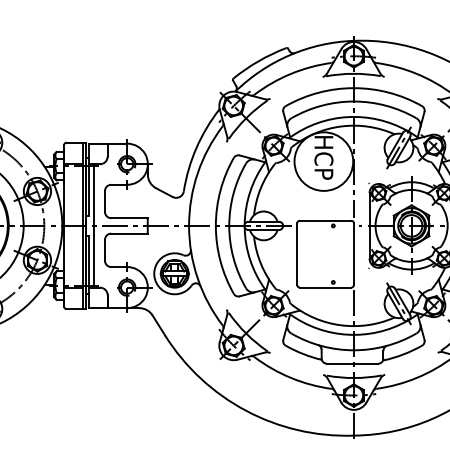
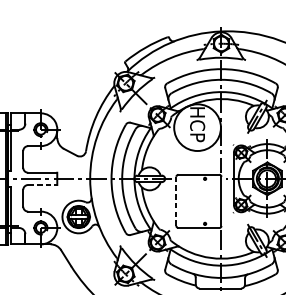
line: (94, 225) -> (14, 178), removed
line: (129, 233) -> (42, 184), solid -> dashed
line: (297, 254) -> (176, 201), solid -> dashed

